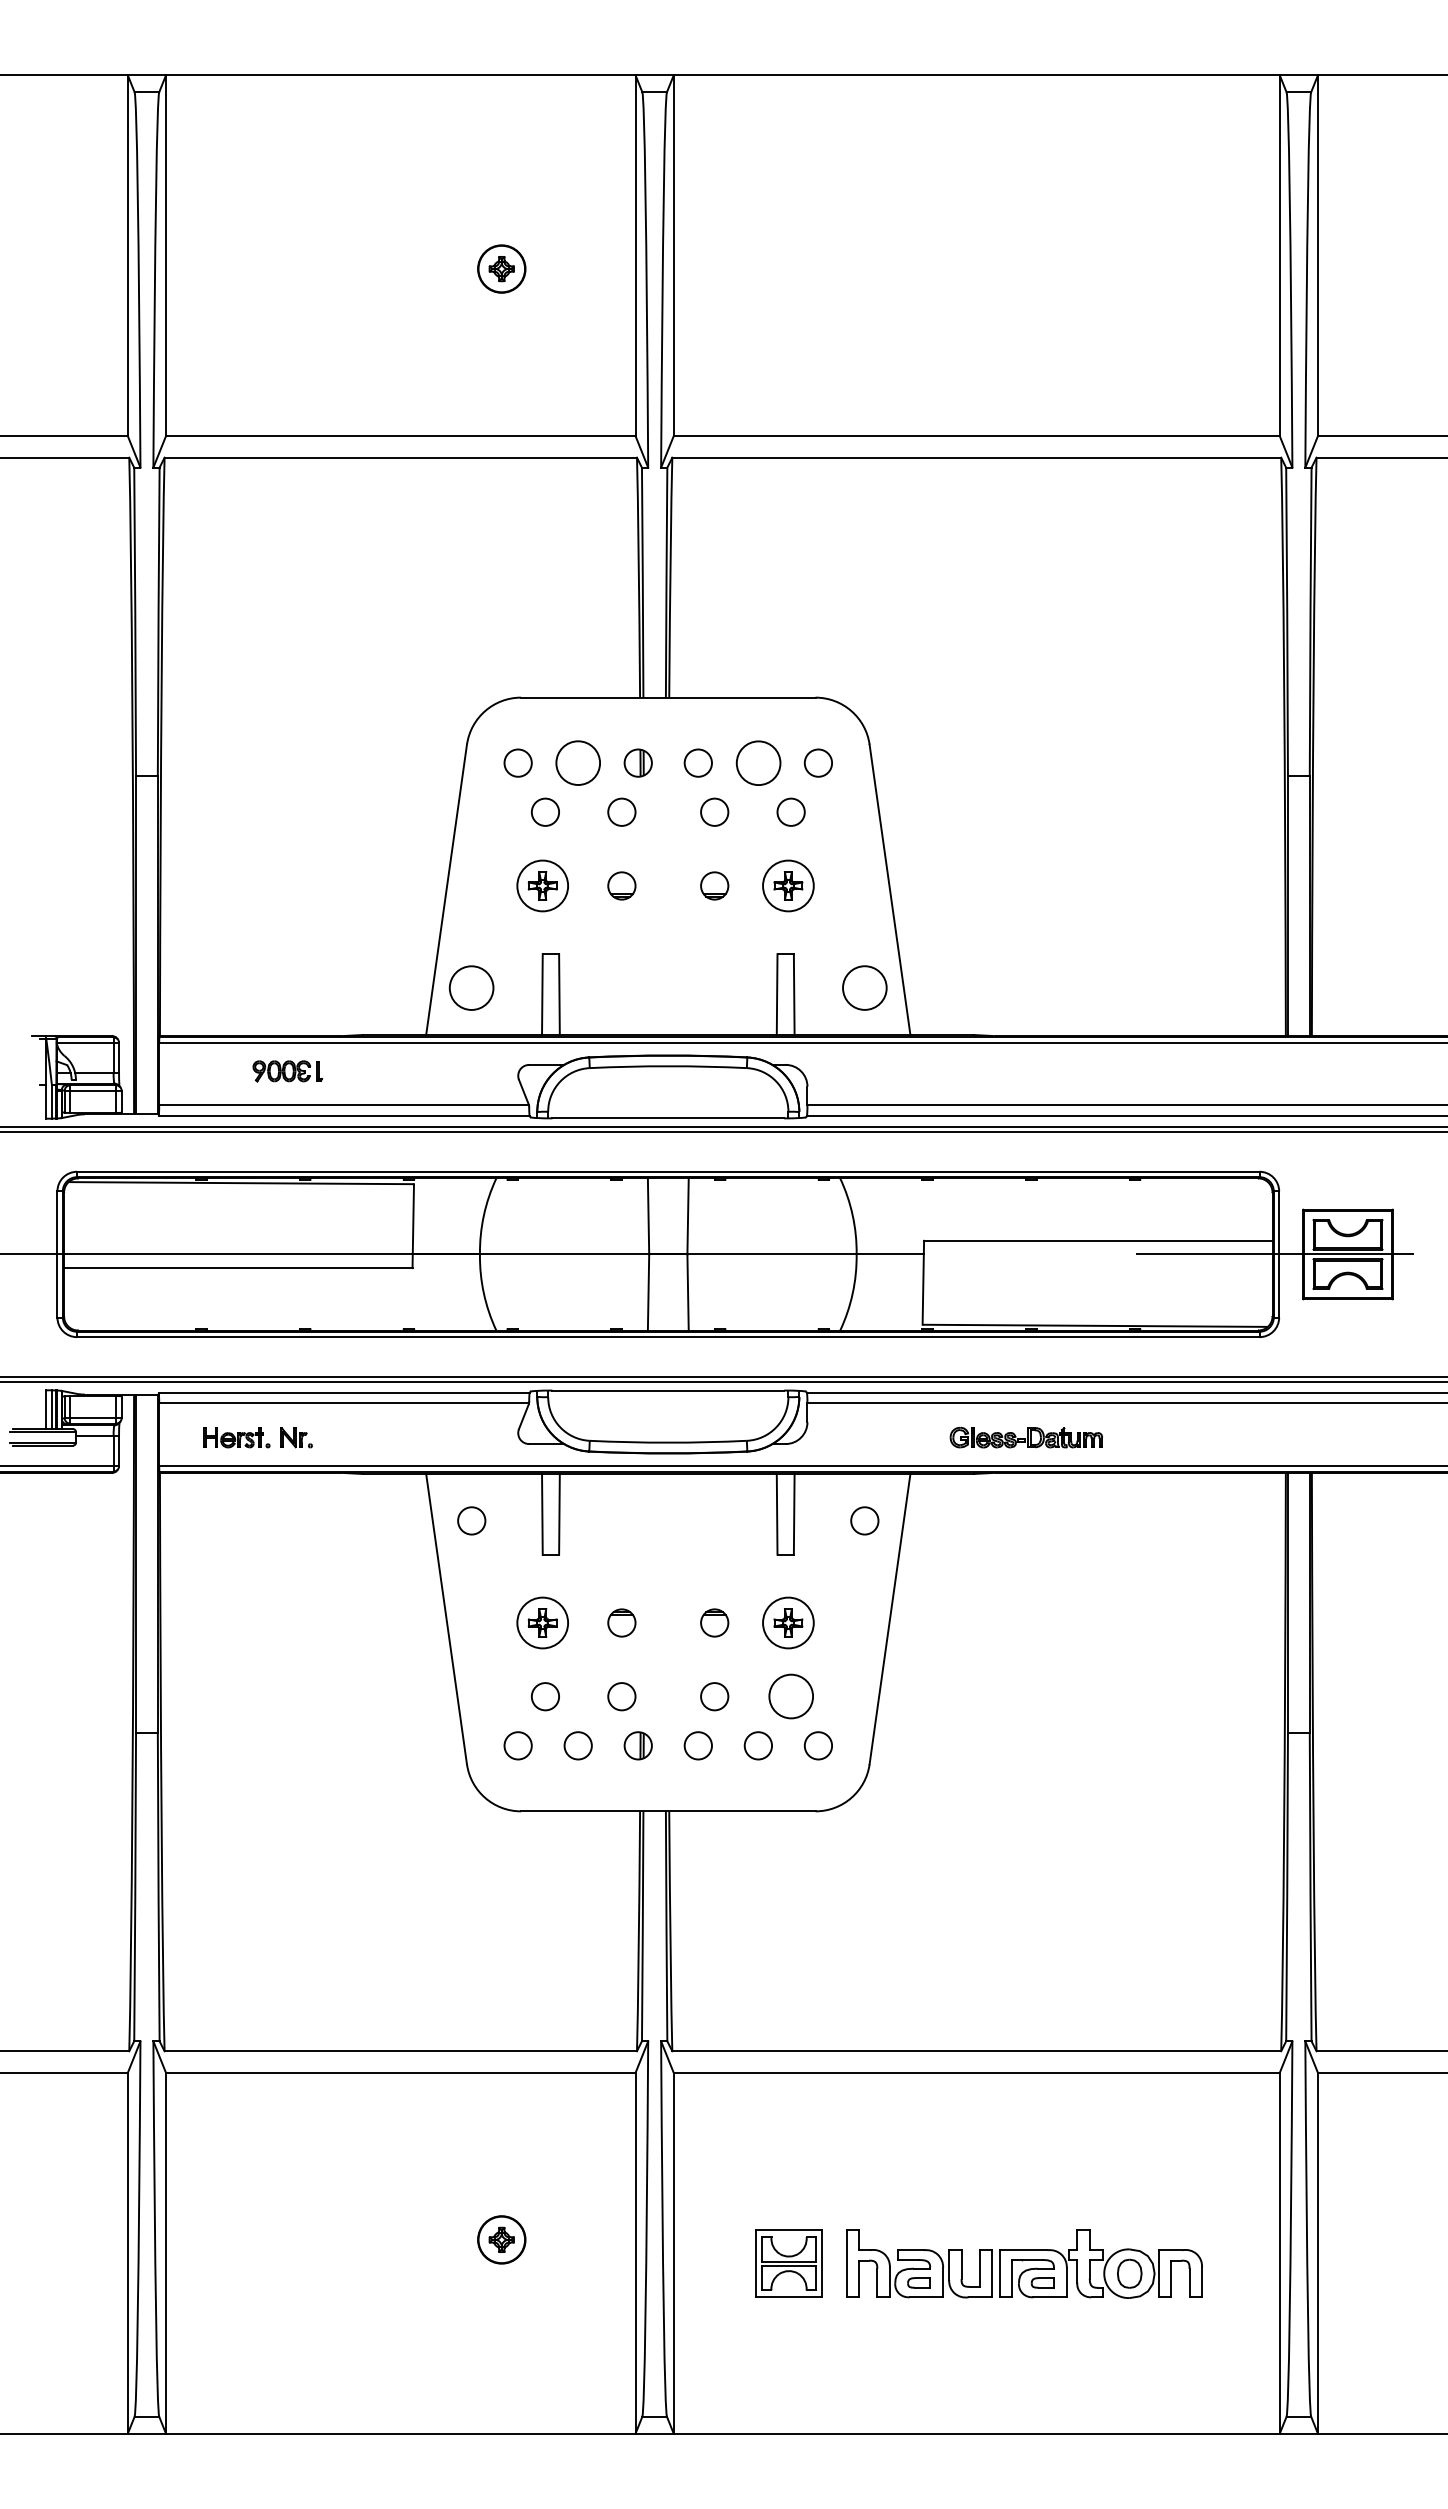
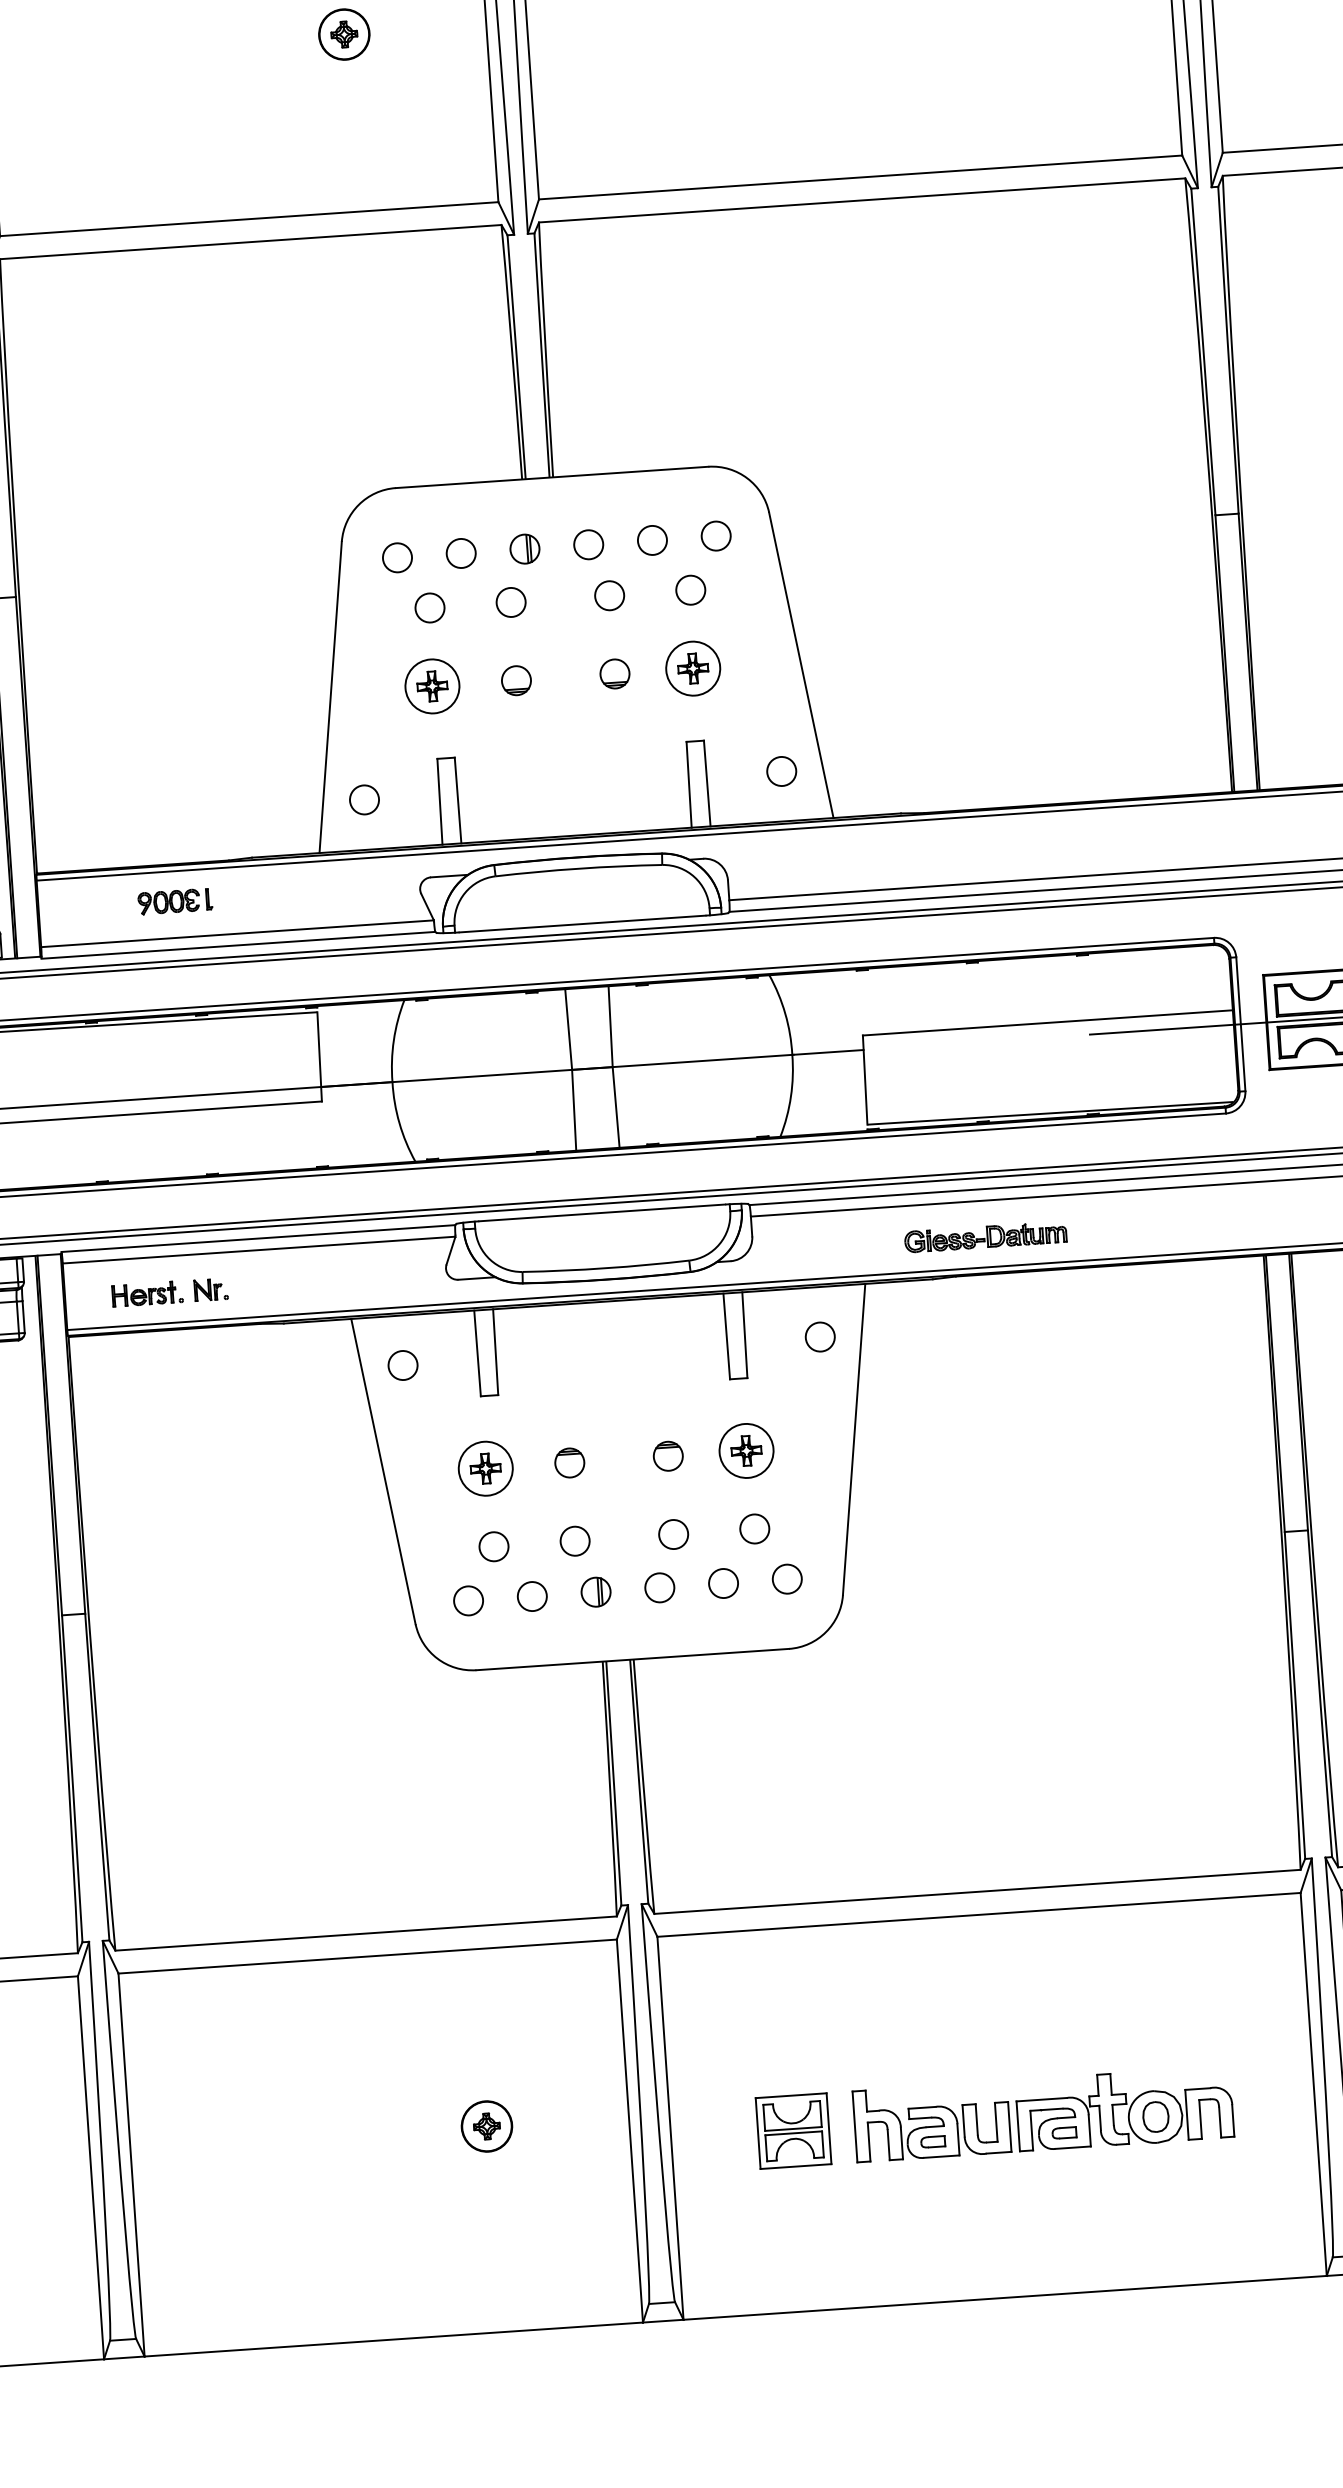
circle: (577, 762) -> (460, 552), size x0.62
circle: (757, 762) -> (651, 539), size x0.62
circle: (471, 987) -> (364, 799), size x0.62
circle: (864, 987) -> (781, 770), size x0.62
circle: (790, 1696) -> (754, 1528), size x0.62

